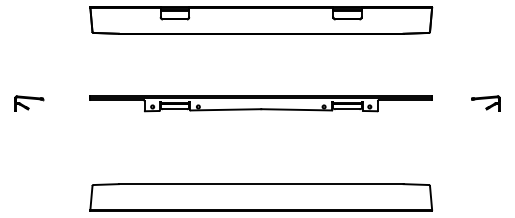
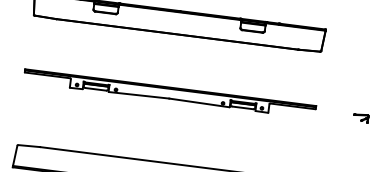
part: (485, 103) -> (360, 117), size x0.6

